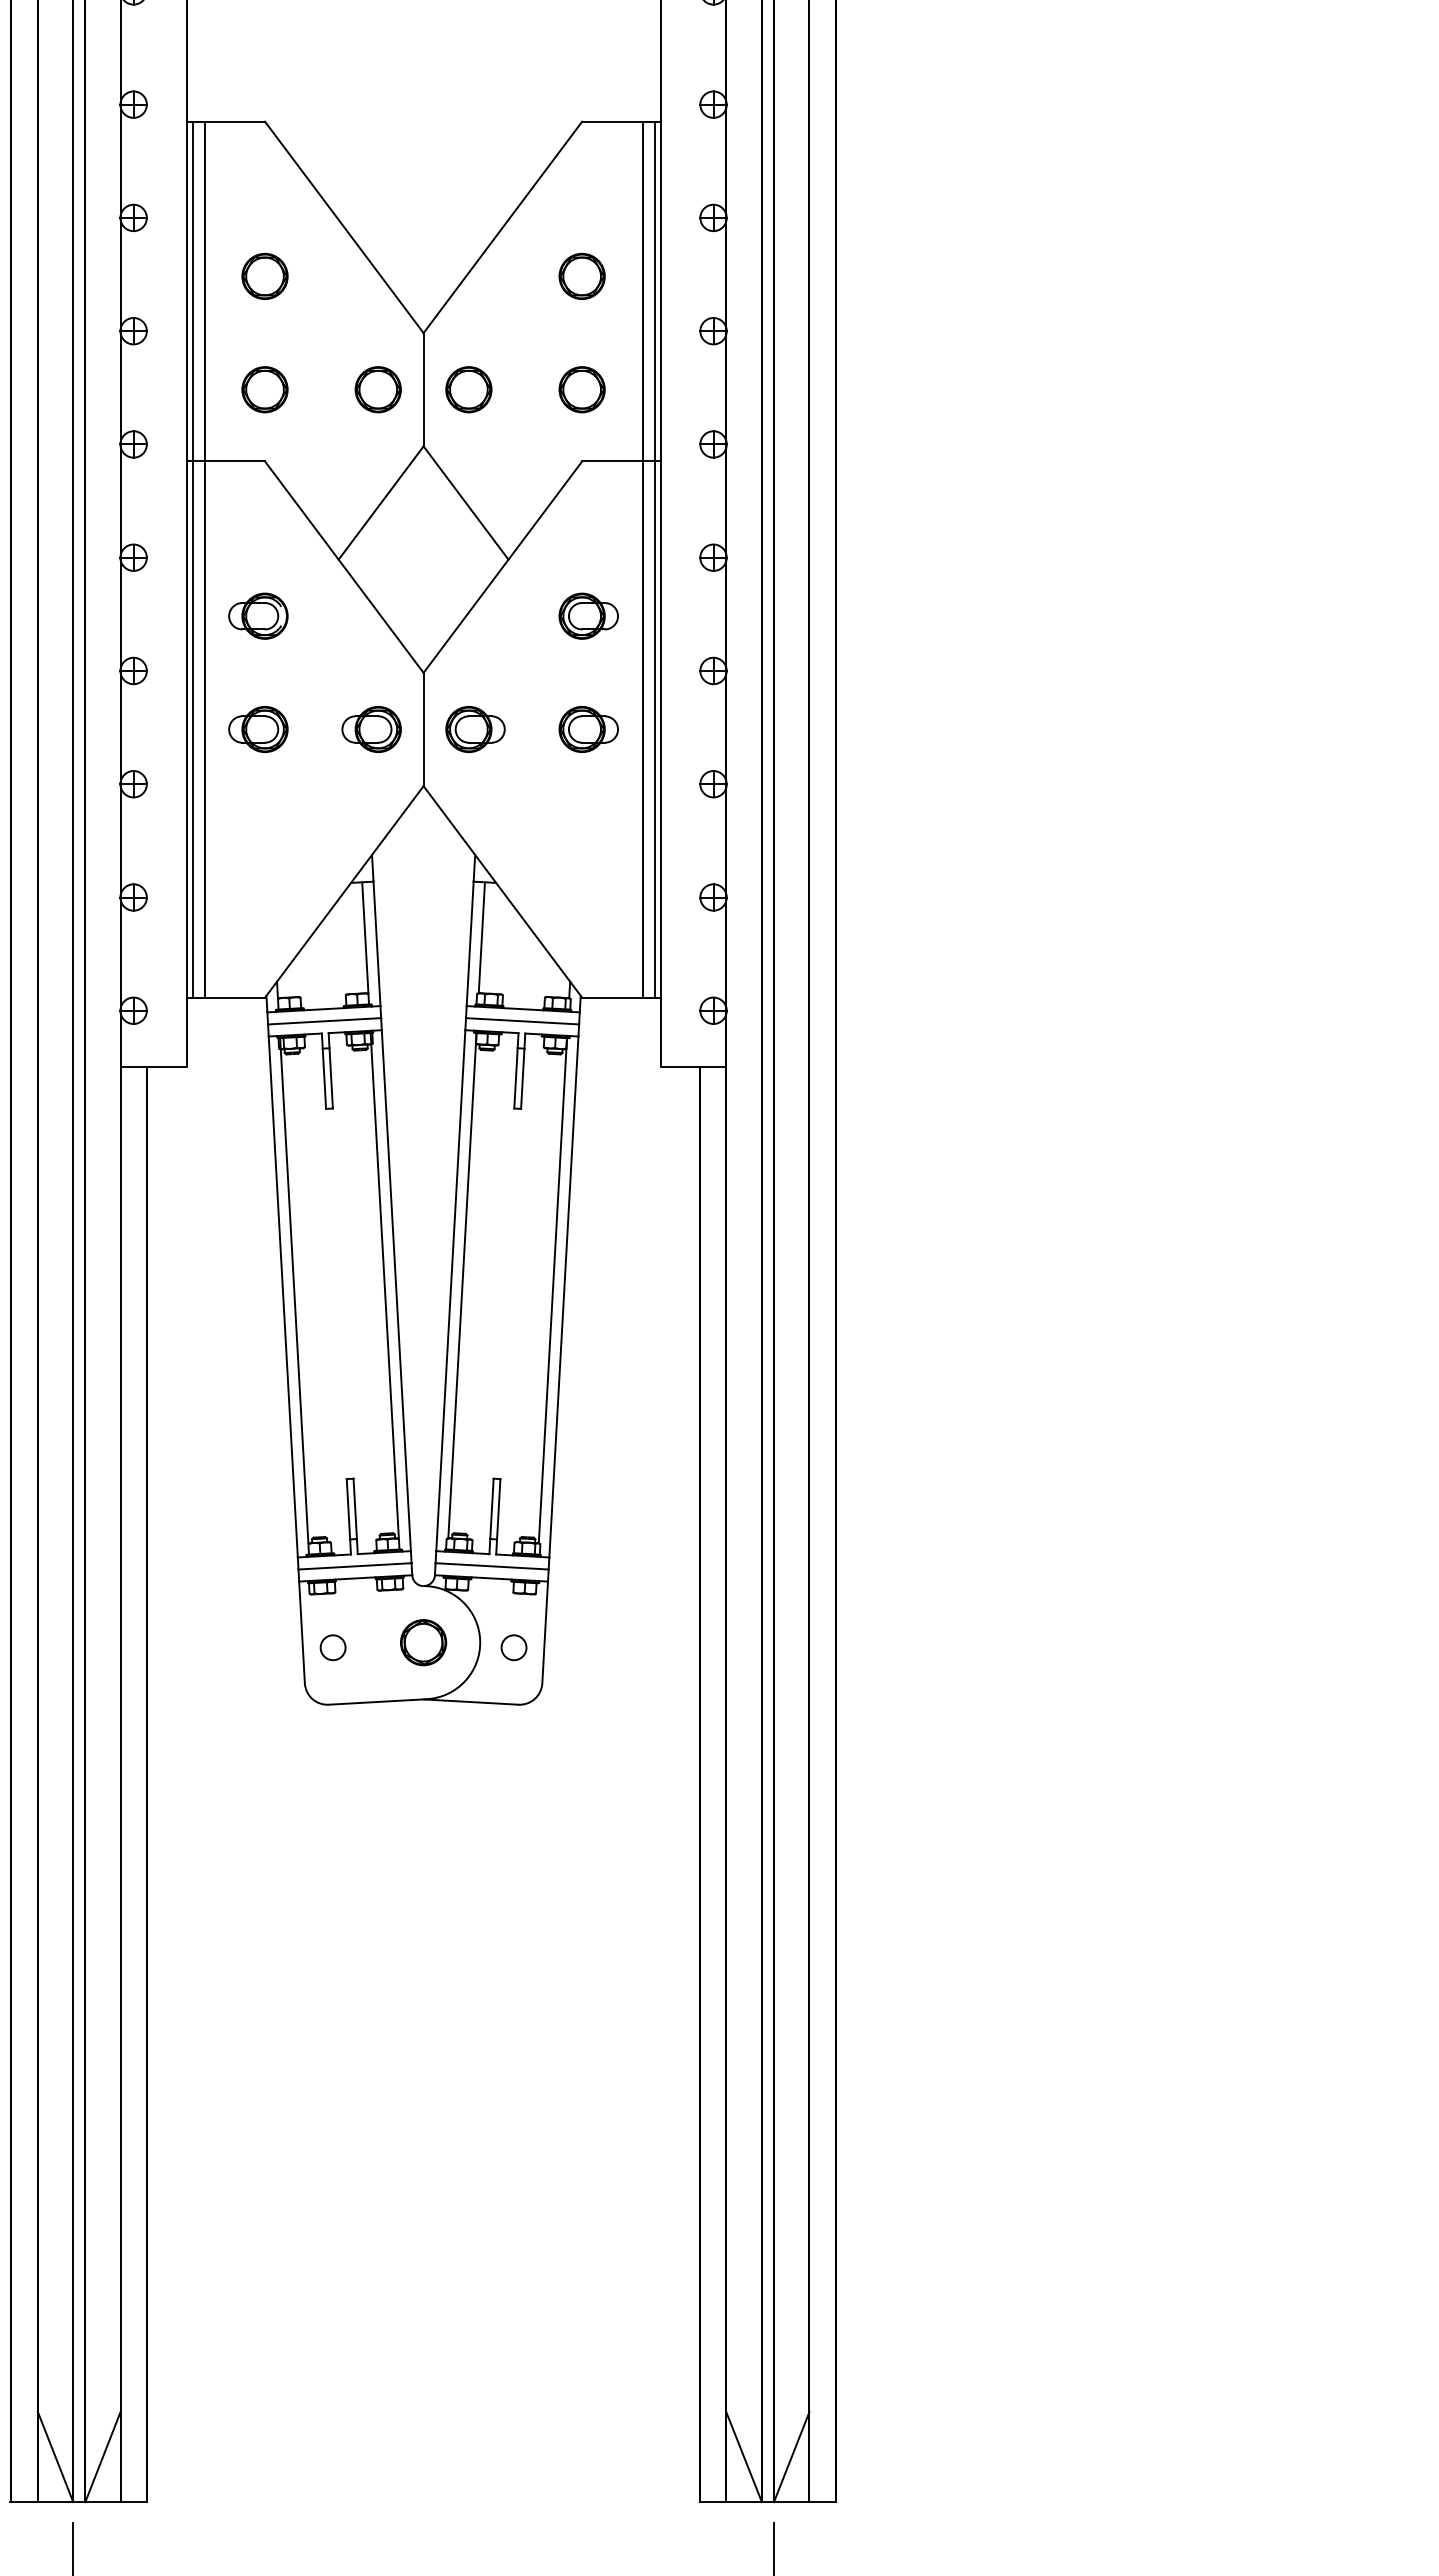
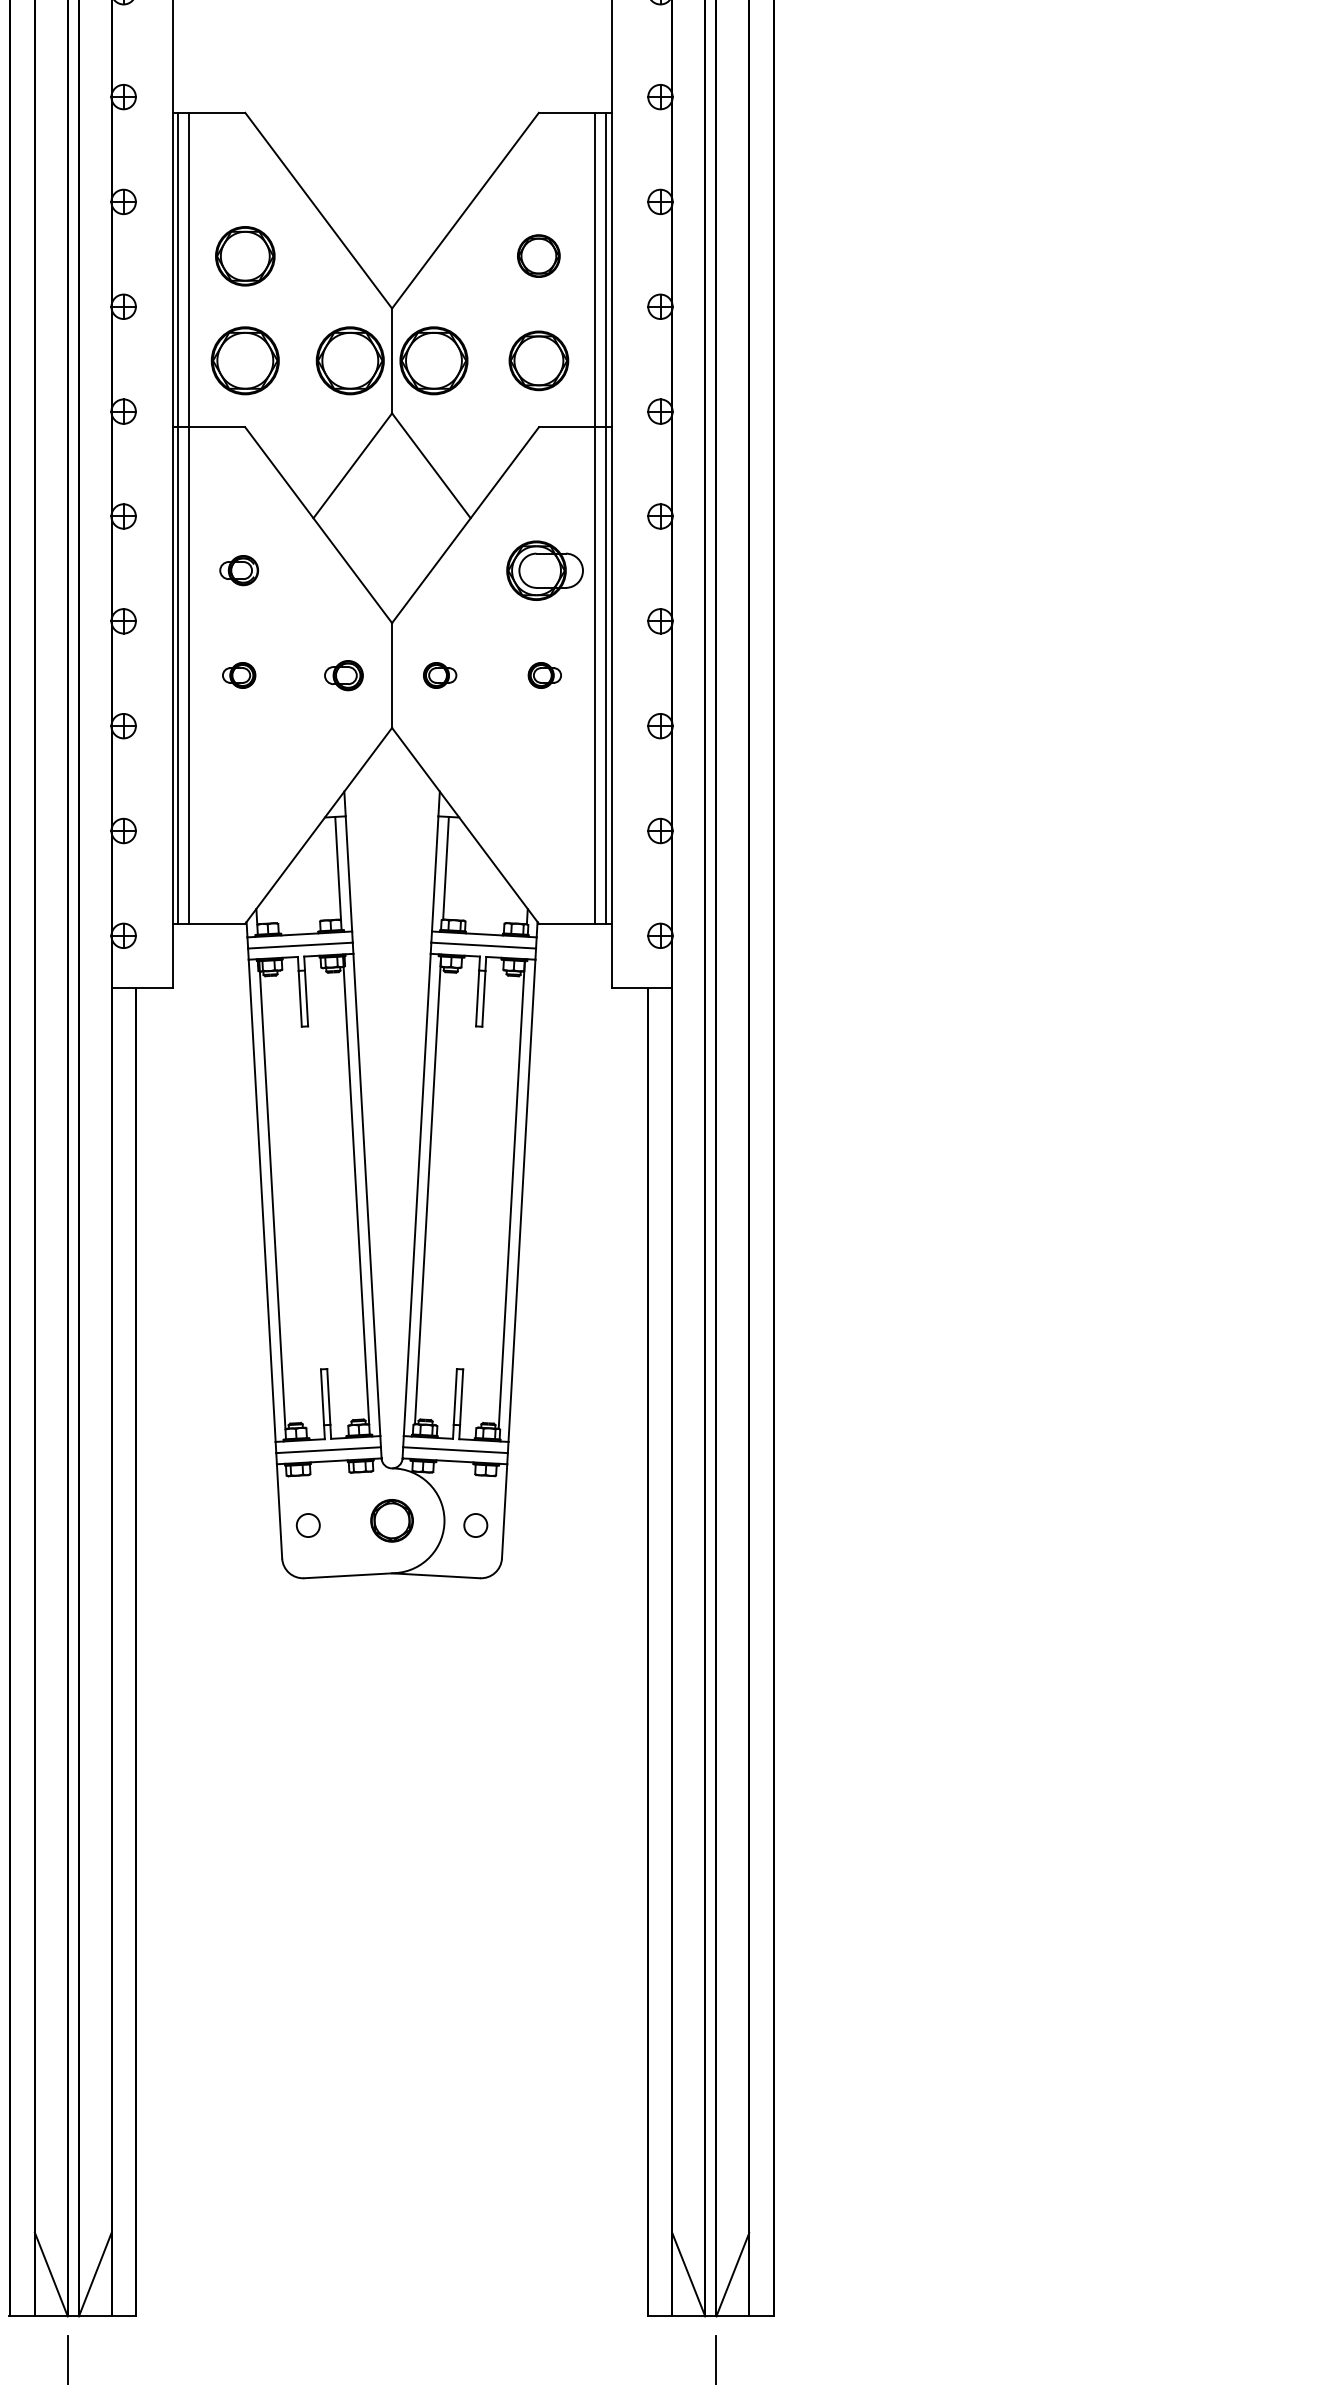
part: (264, 275) -> (244, 255), size x1.4
part: (264, 389) -> (244, 360), size x1.6
part: (377, 389) -> (349, 360), size x1.6
part: (468, 389) -> (433, 360), size x1.6
part: (581, 389) -> (538, 360), size x1.4
part: (258, 615) -> (239, 569), size x0.7
part: (588, 615) -> (544, 569), size x1.4
part: (258, 729) -> (239, 675), size x0.6
part: (371, 729) -> (343, 675), size x0.7
part: (475, 729) -> (440, 675), size x0.6
part: (588, 729) -> (544, 675), size x0.6

